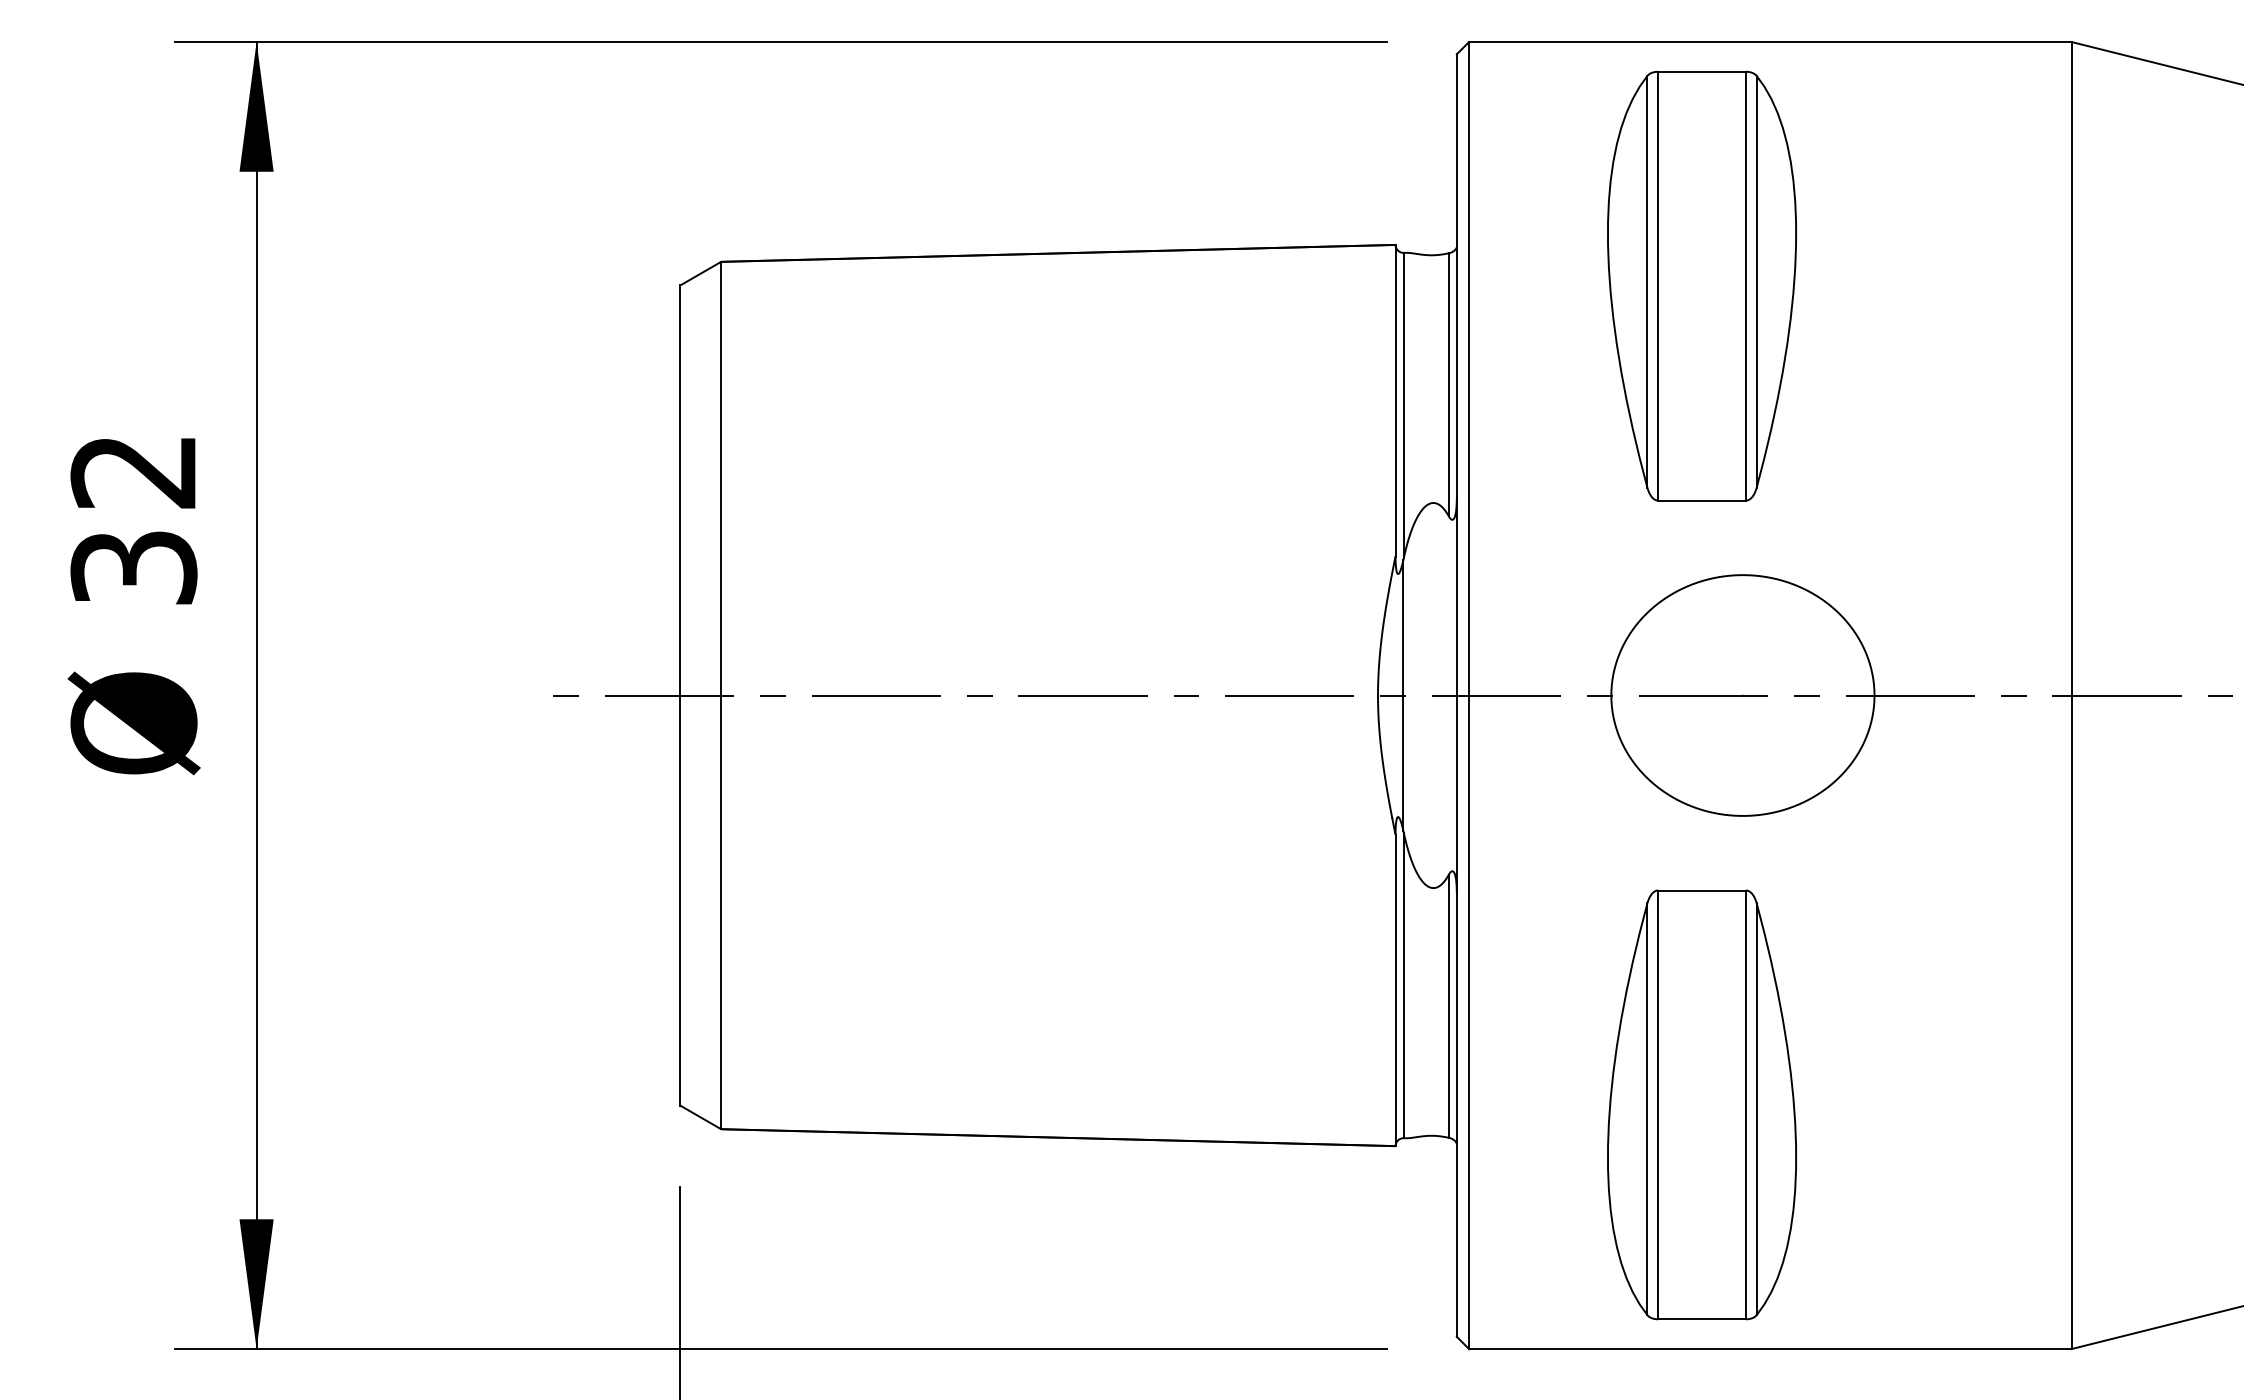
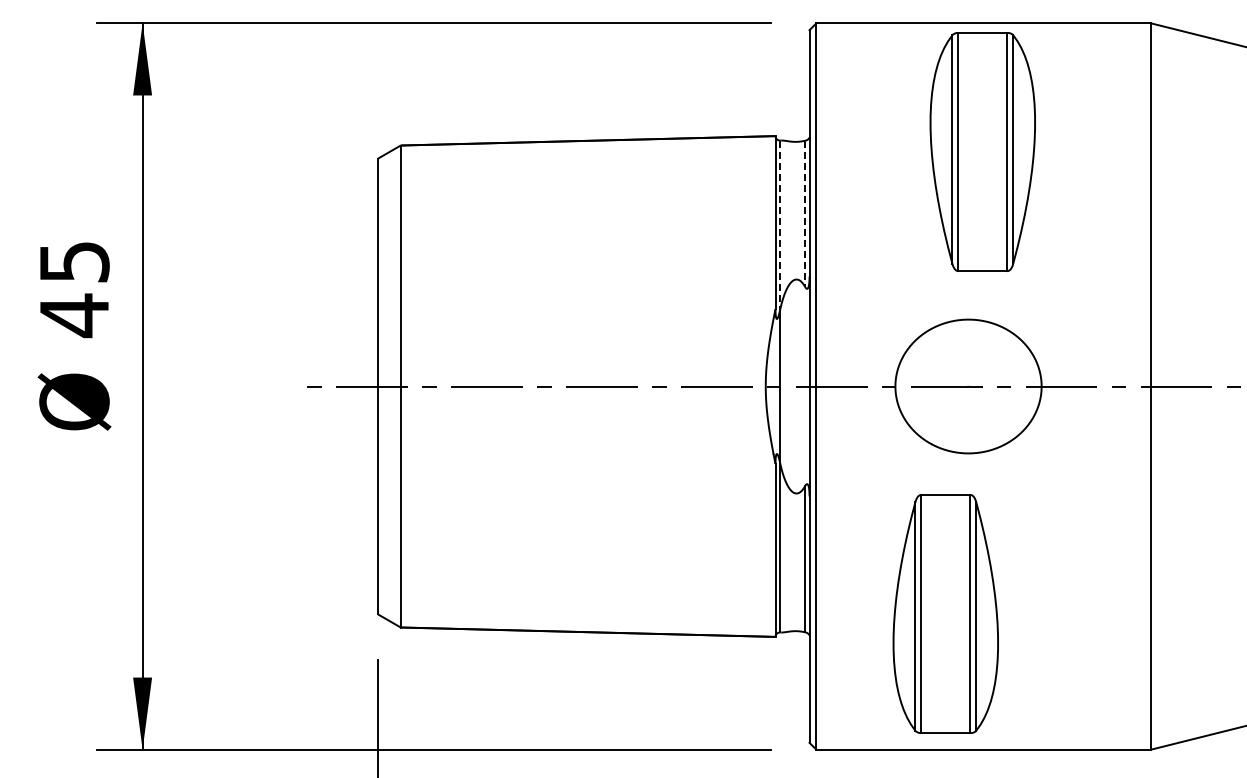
part: (1701, 285) -> (982, 151), moved
line: (1449, 385) -> (805, 214), solid -> dashed
line: (1404, 405) -> (780, 225), solid -> dashed
text: (134, 522) -> (74, 290), 32 -> 45

